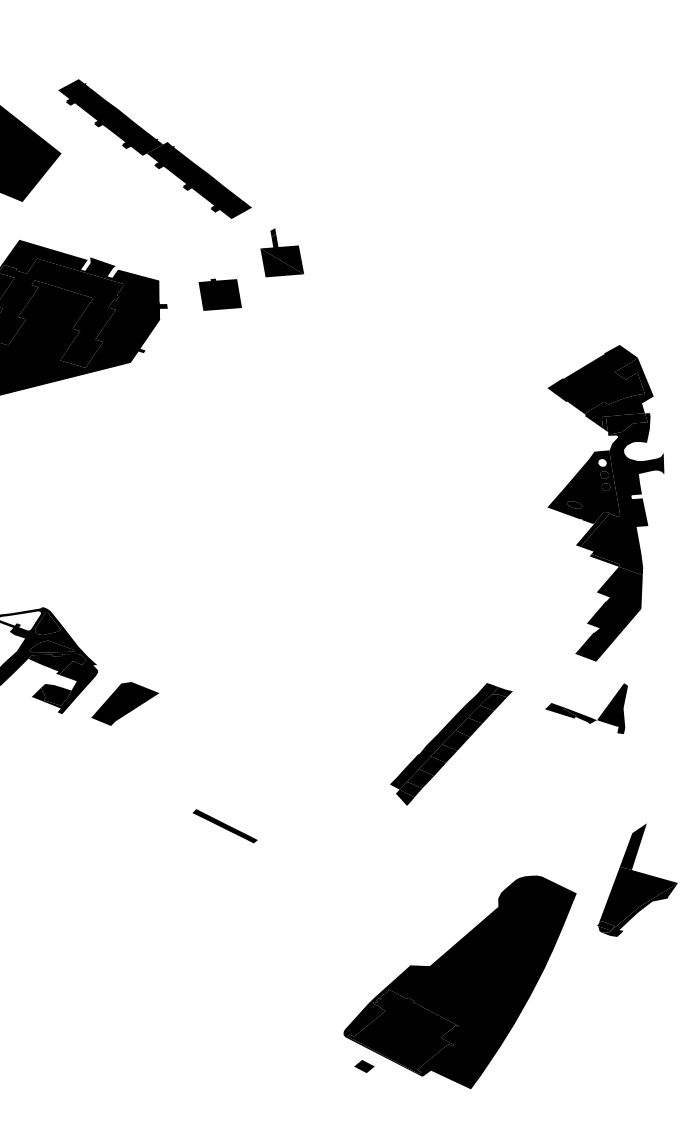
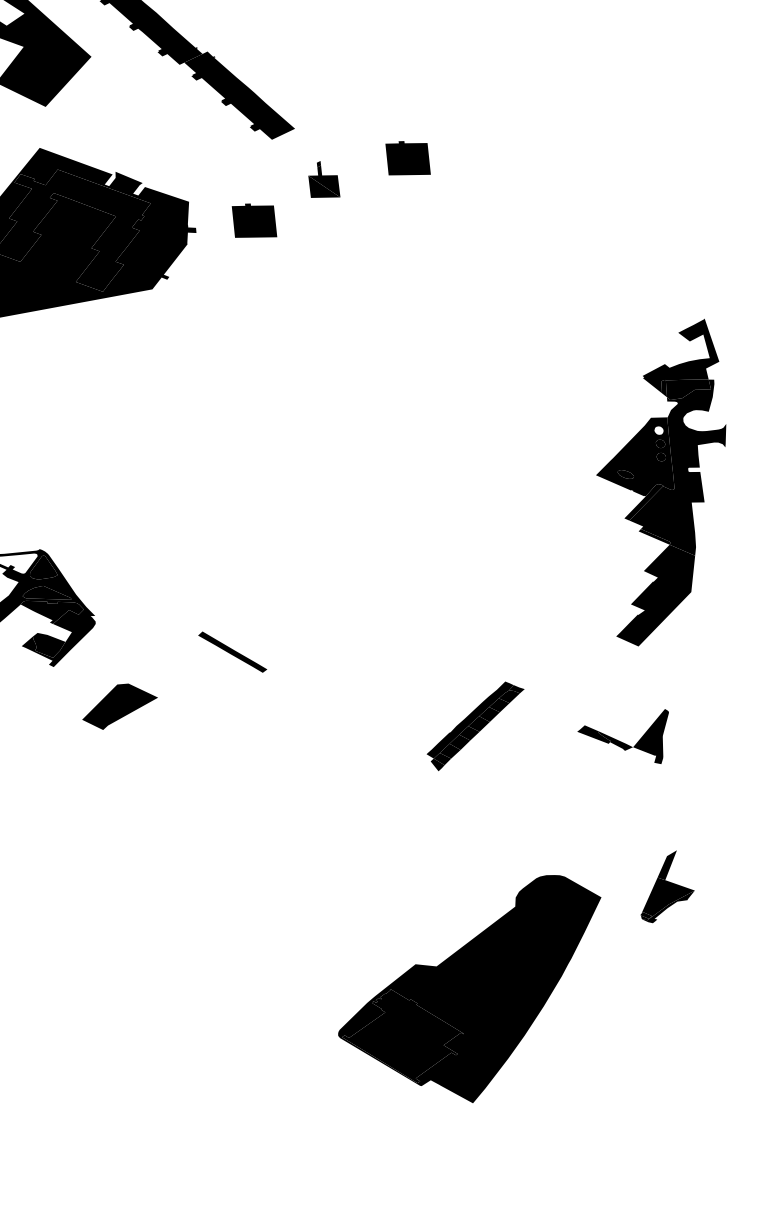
part: (356, 228) -> (407, 158), added
part: (281, 252) -> (324, 179), size x0.7
fill: (595, 378) -> (657, 338), removed
part: (125, 703) -> (120, 706), moved
part: (583, 714) -> (618, 740), moved
part: (451, 744) -> (475, 726), size x0.7
part: (225, 826) -> (233, 652), moved
part: (637, 879) -> (668, 886), size x0.6
part: (364, 1066) -> (358, 1071), removed

